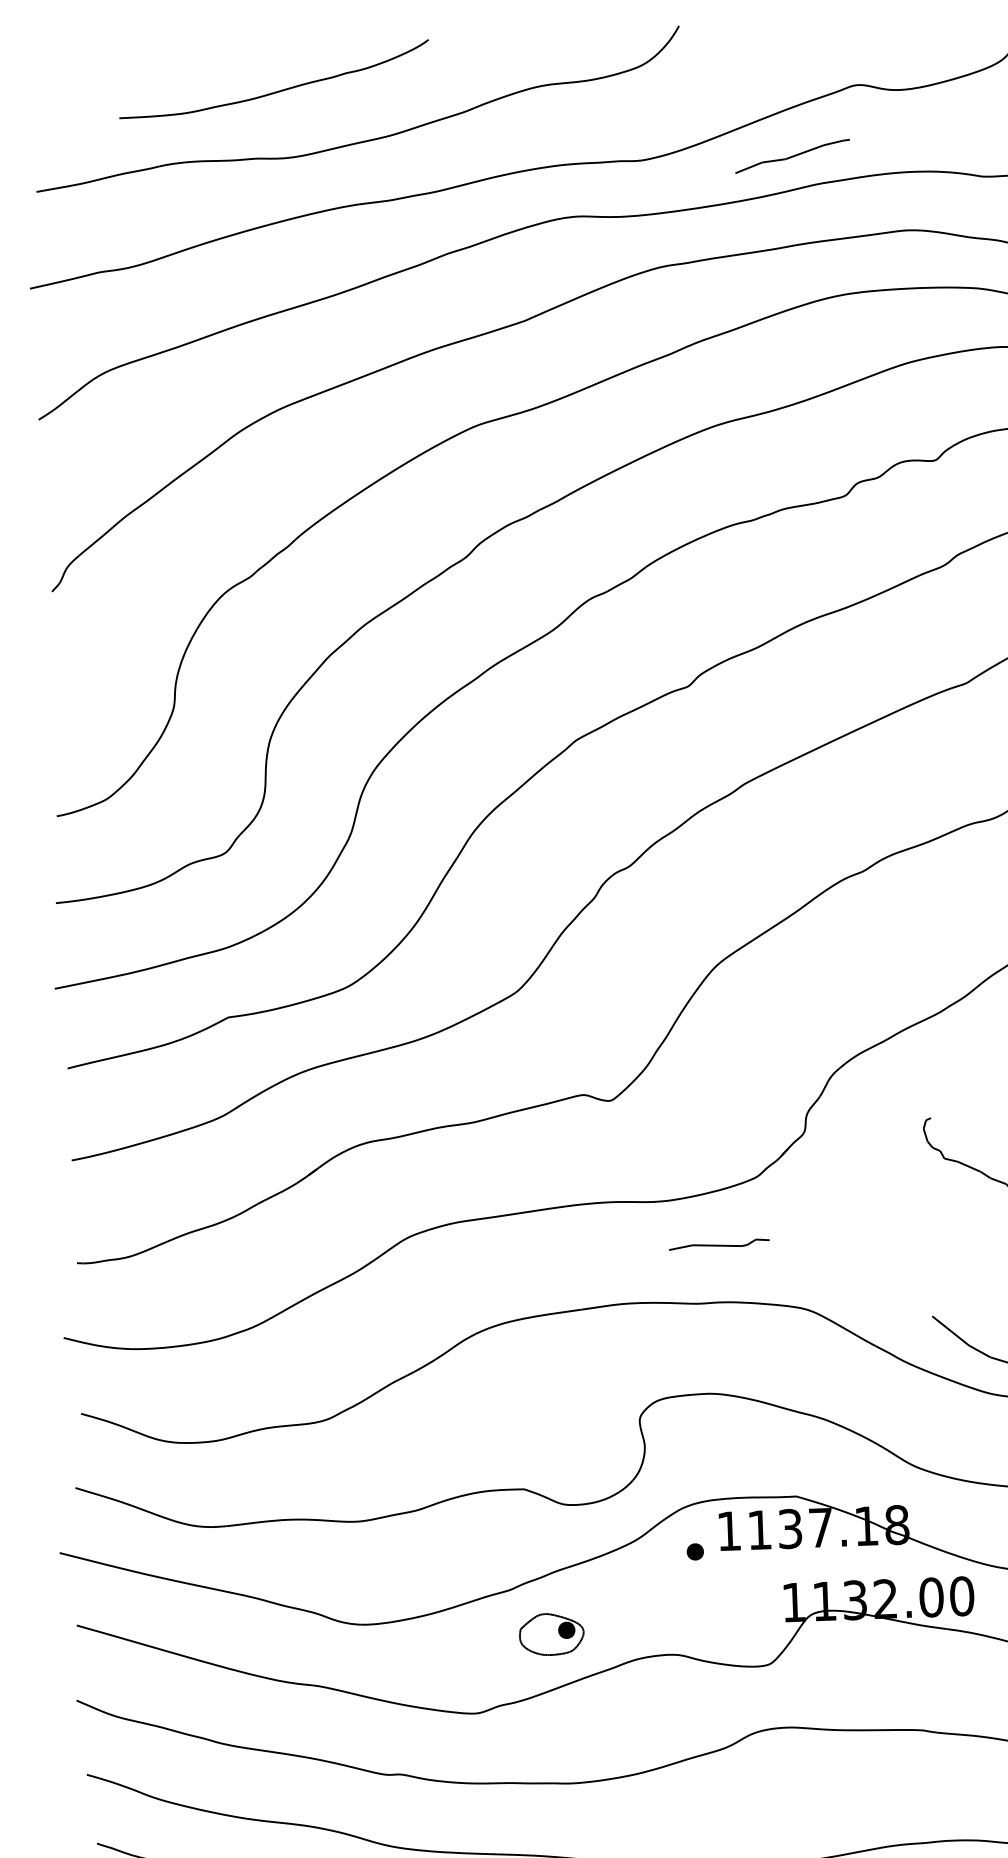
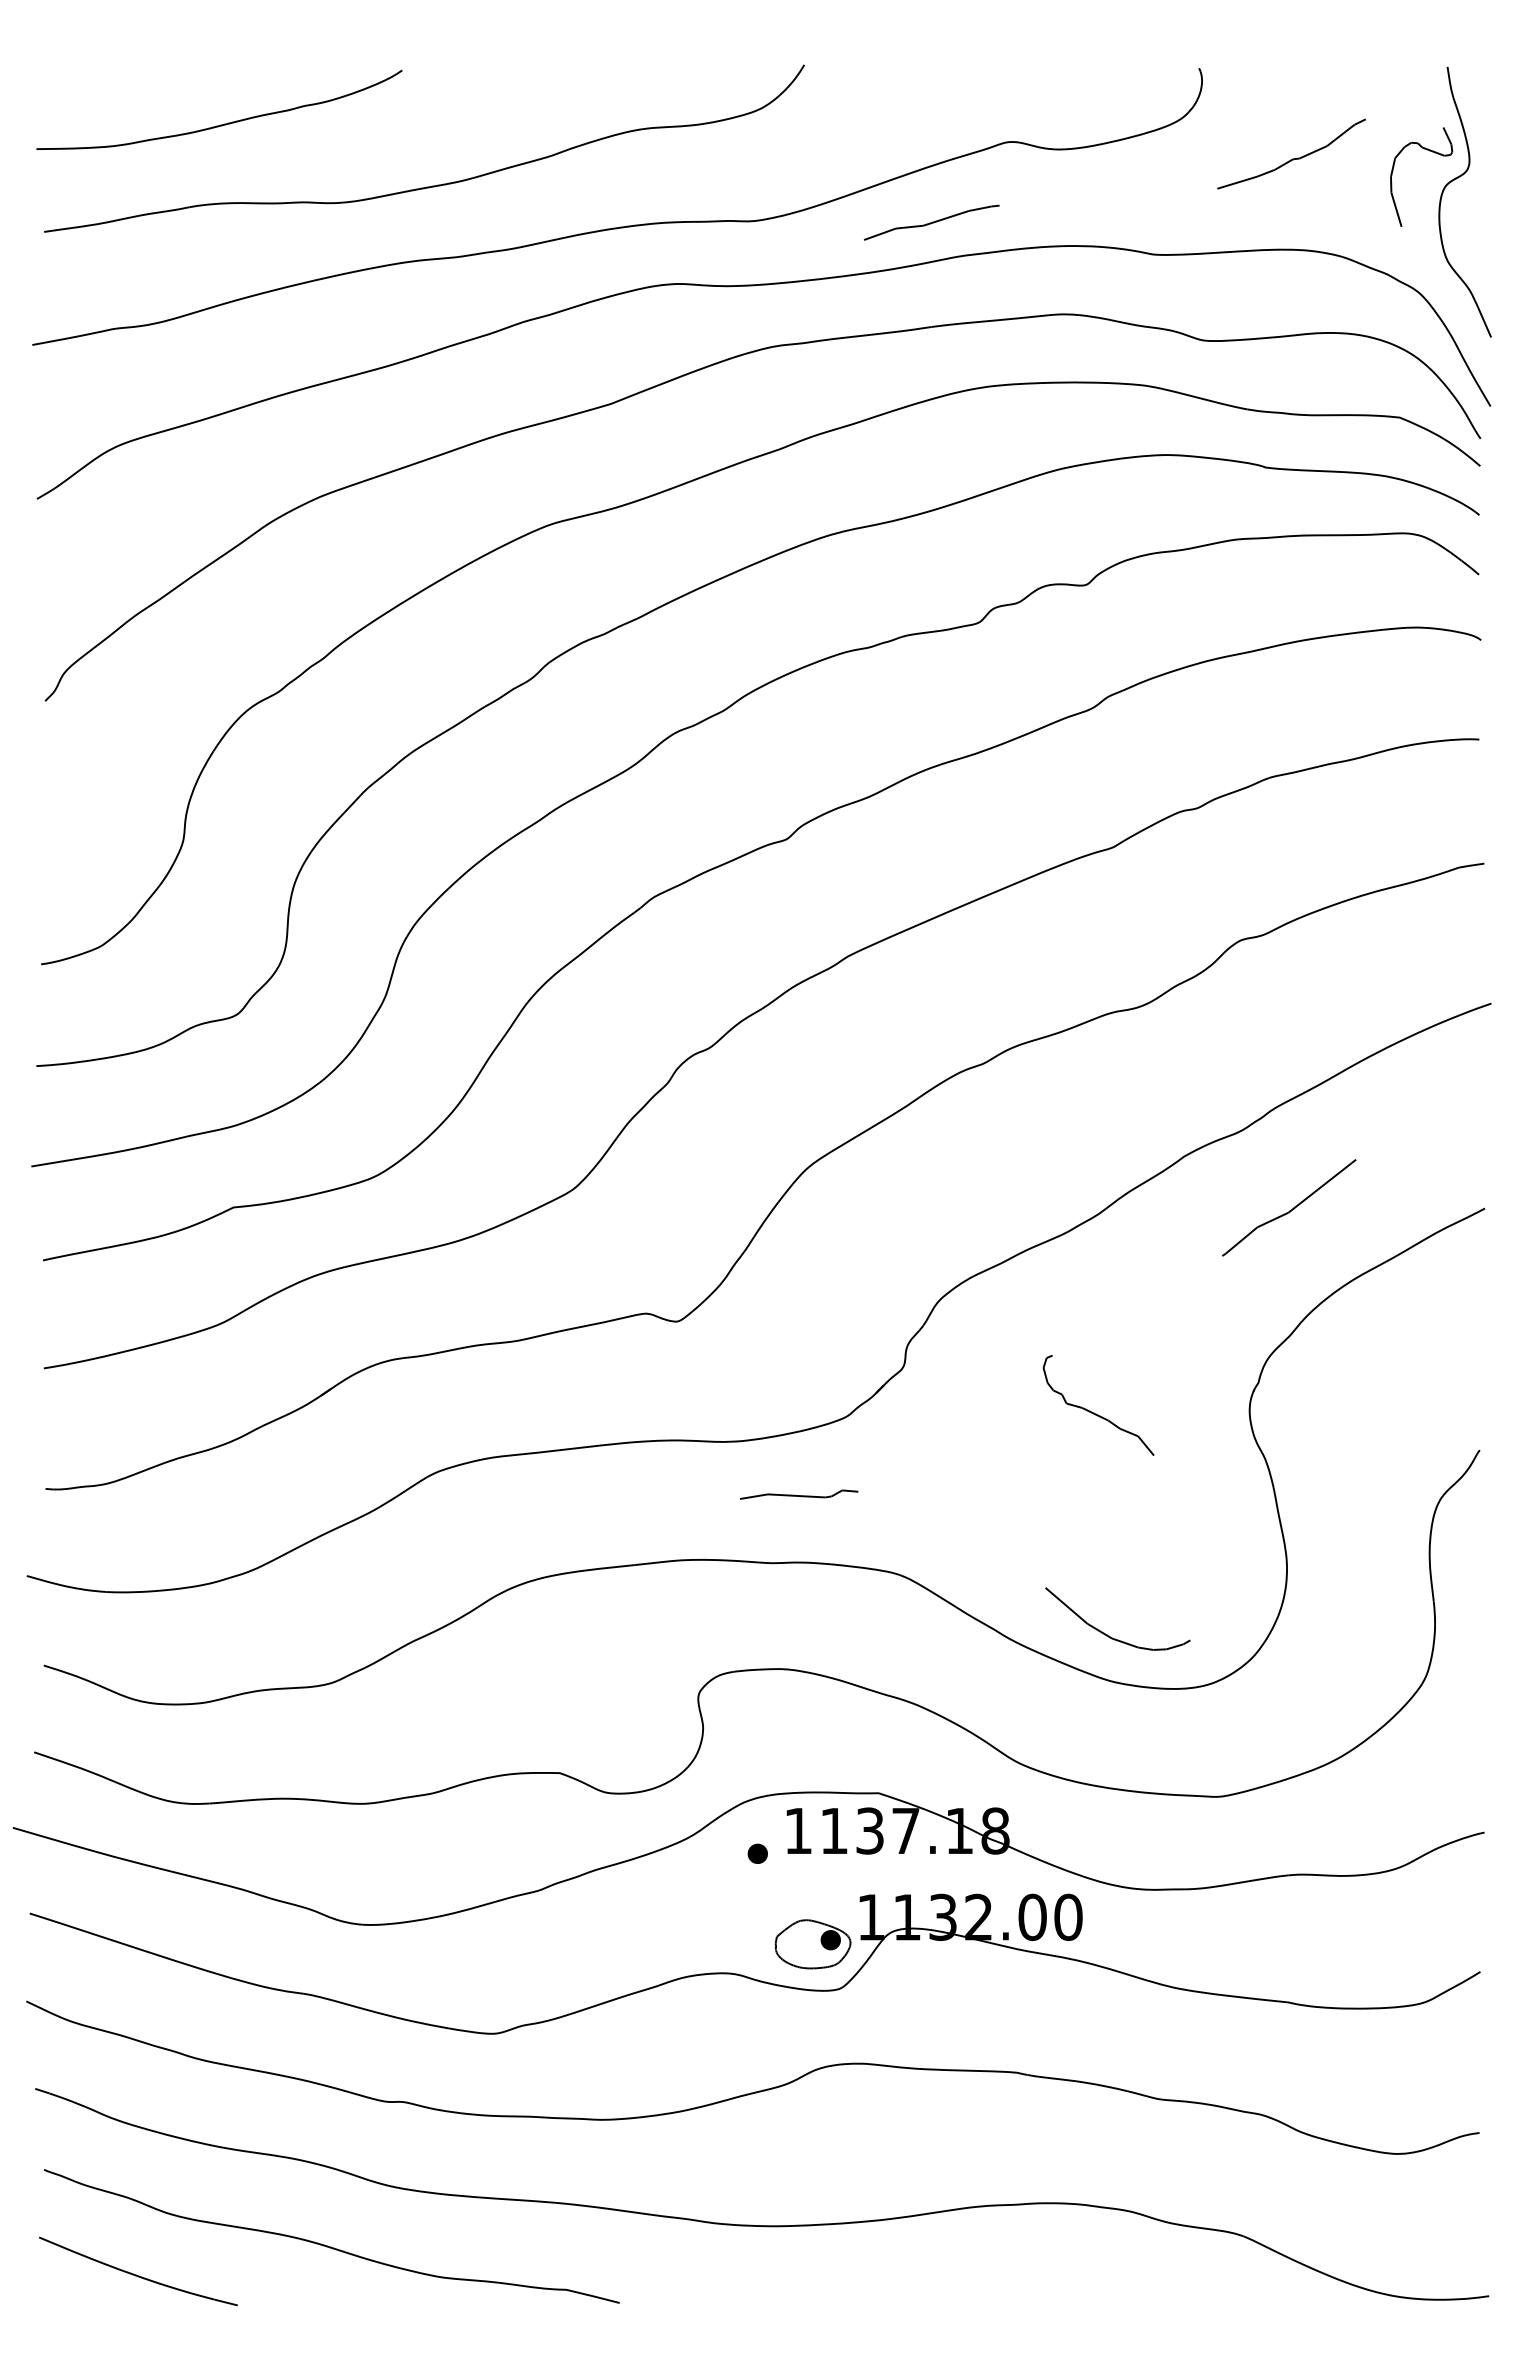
curve: (278, 90) -> (224, 123), moved
part: (551, 1634) -> (812, 1944), moved

